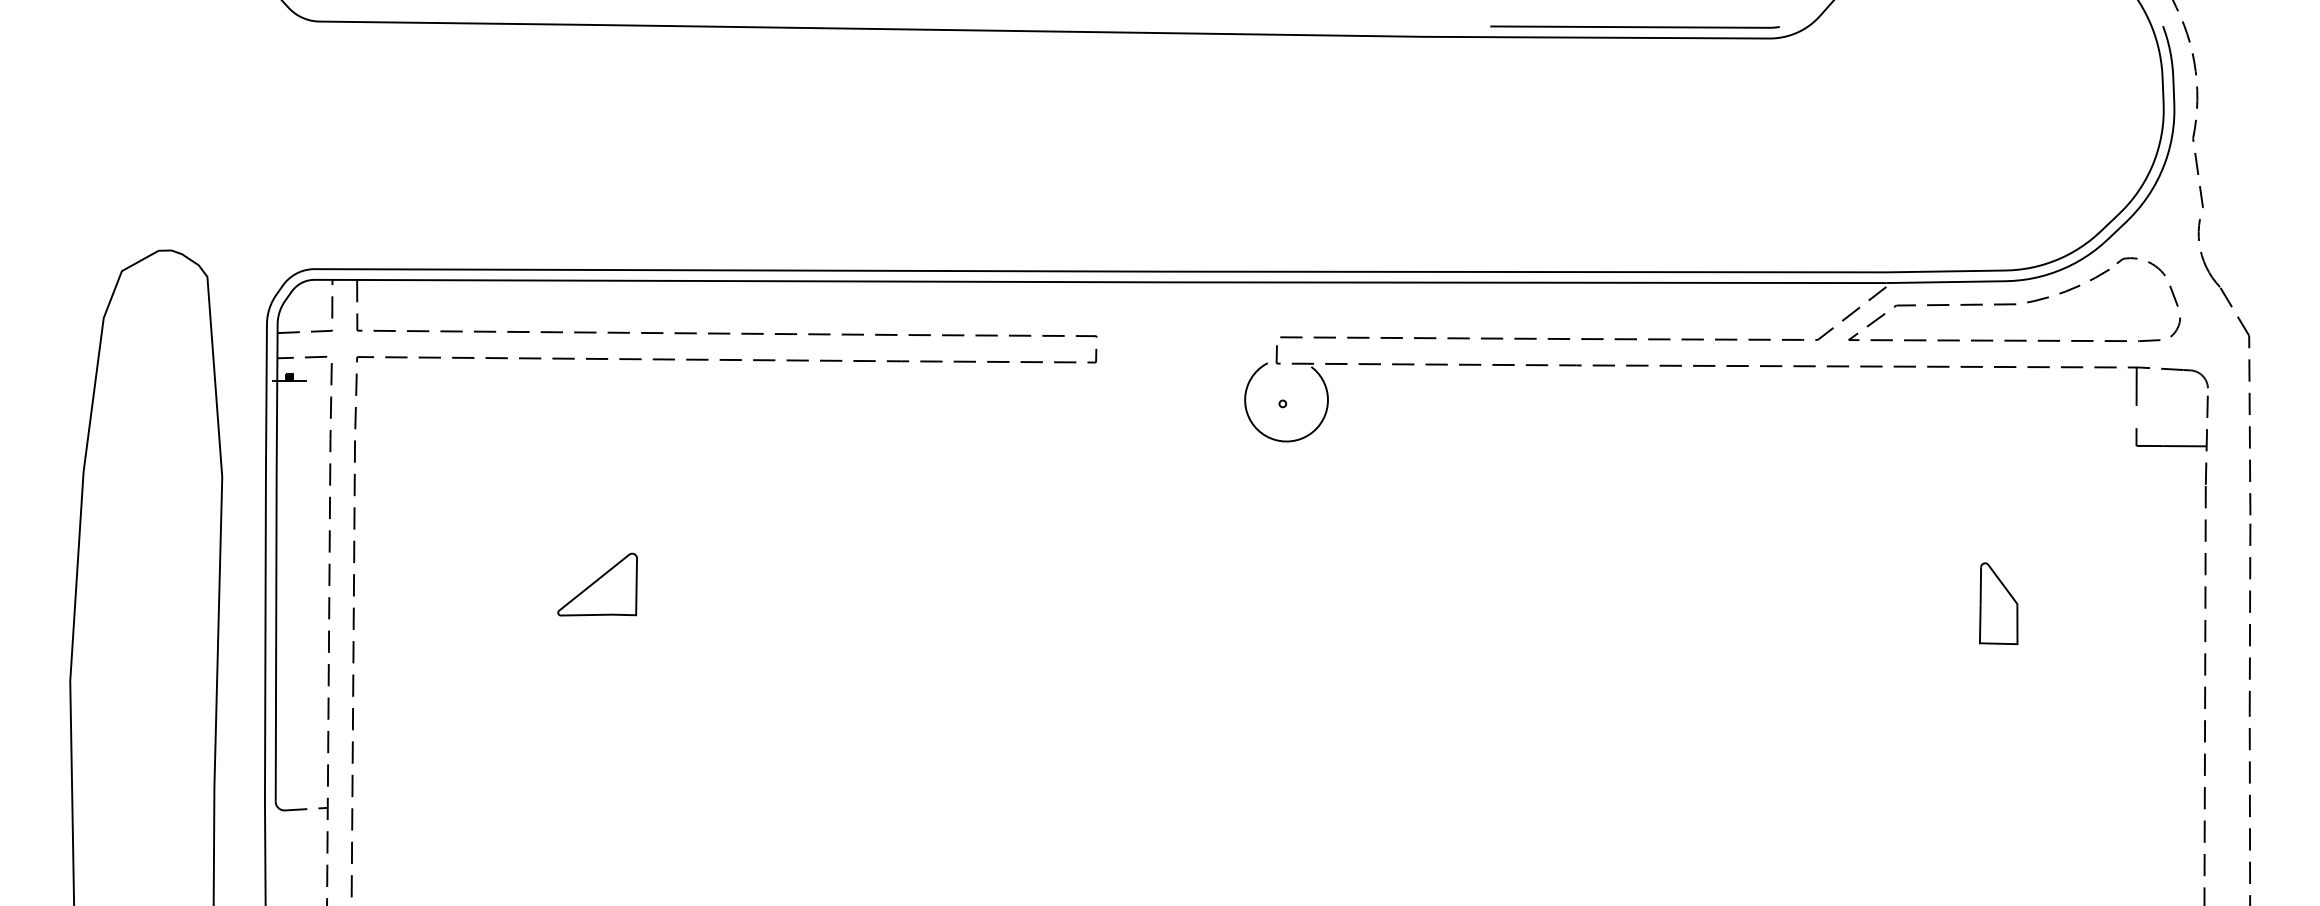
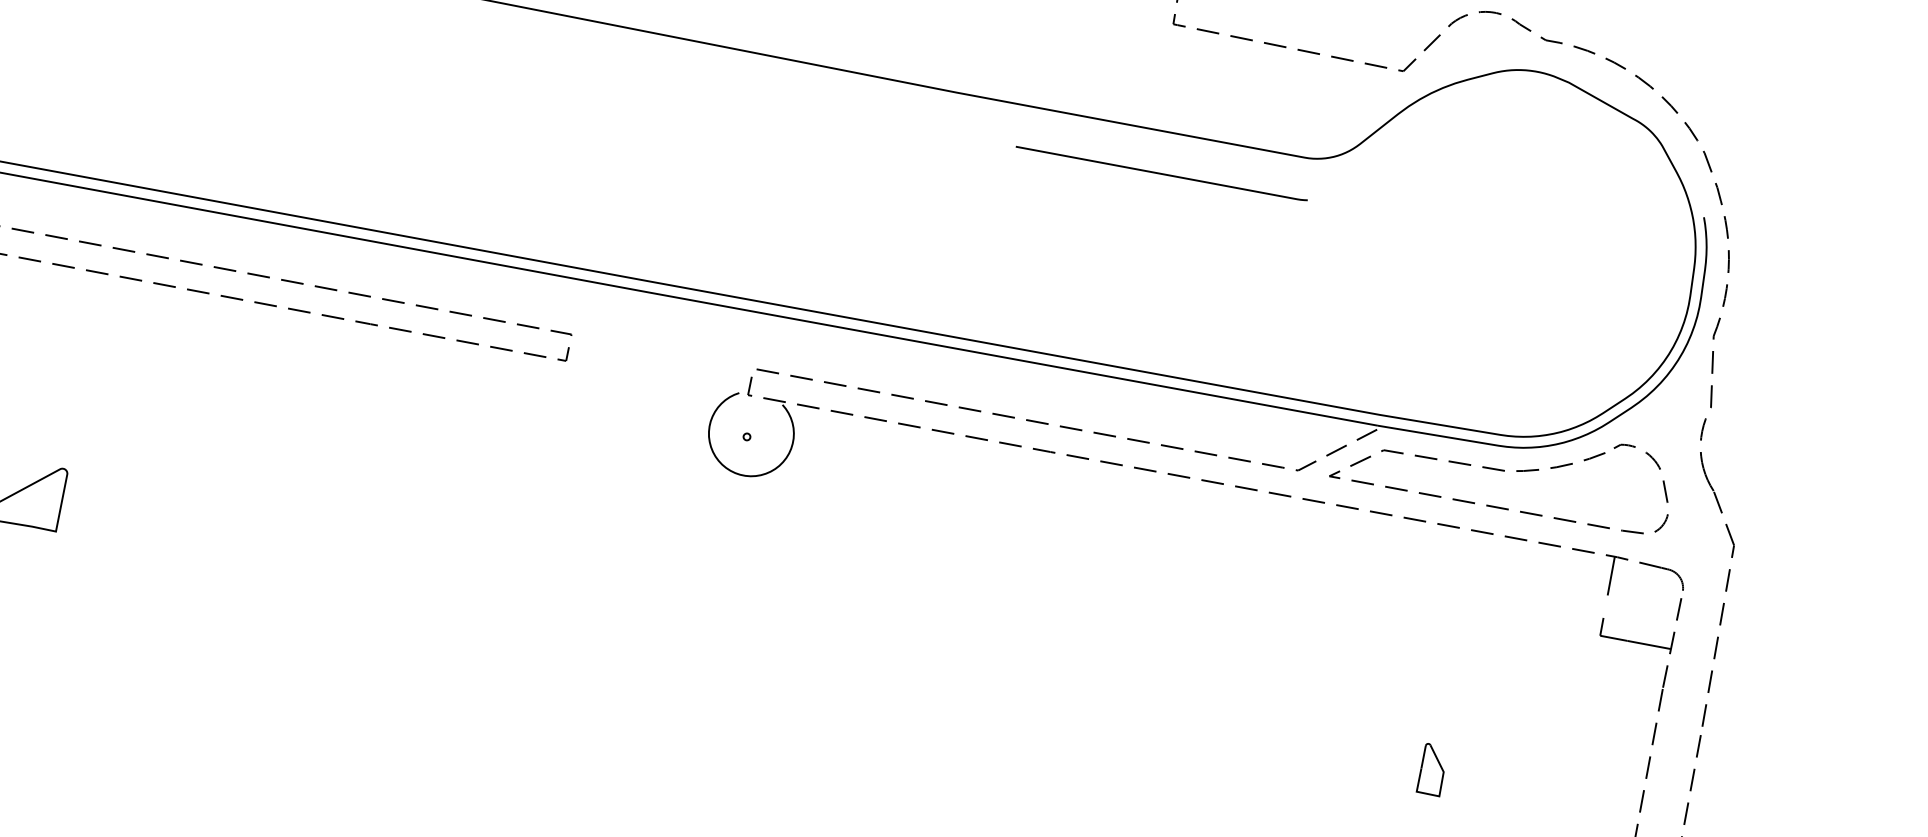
line: (1634, 26) -> (1161, 173), moved
part: (1998, 603) -> (1432, 769), size x0.6

